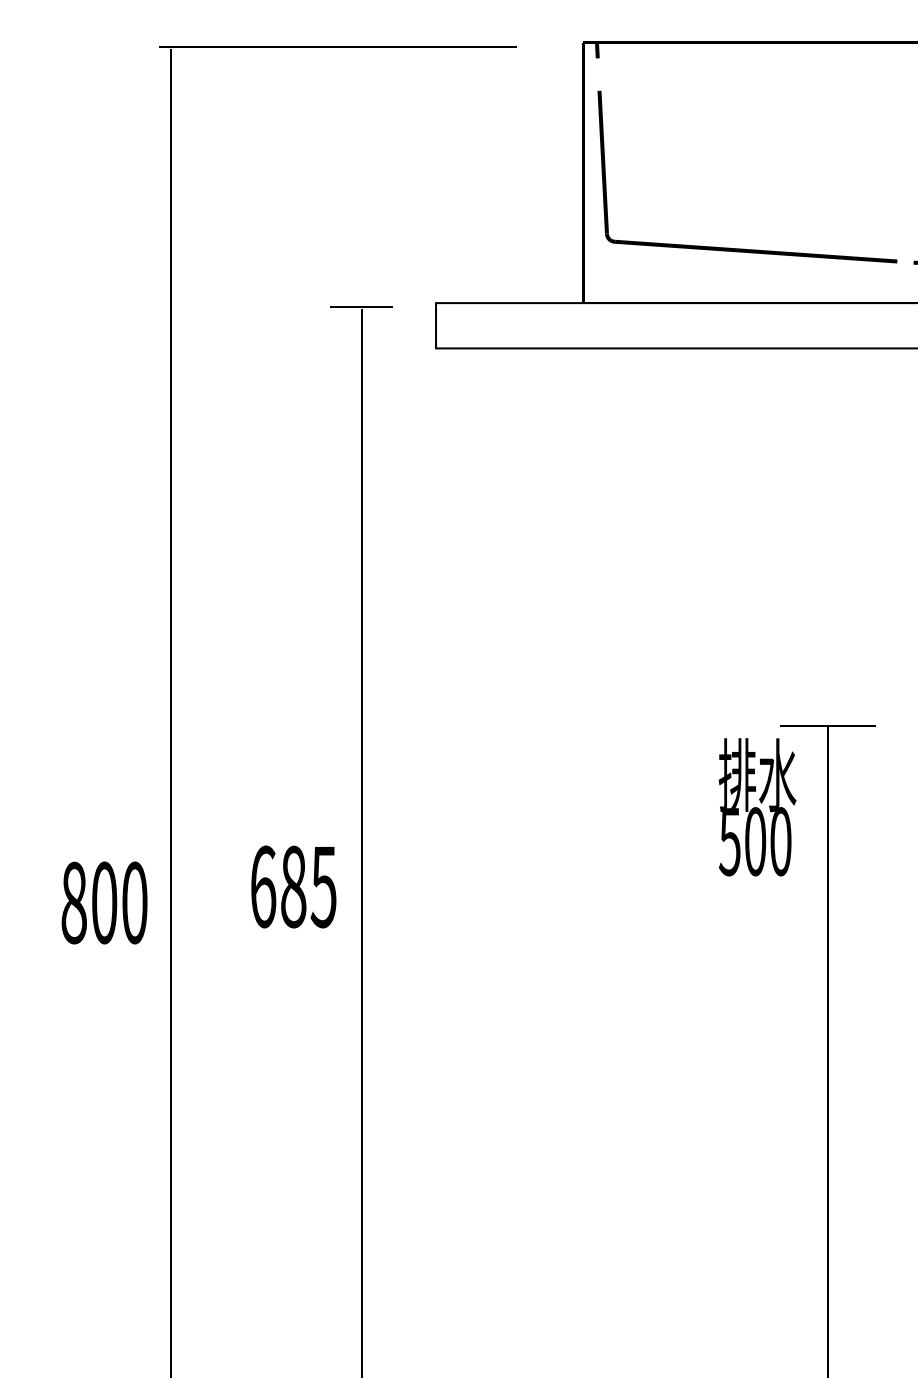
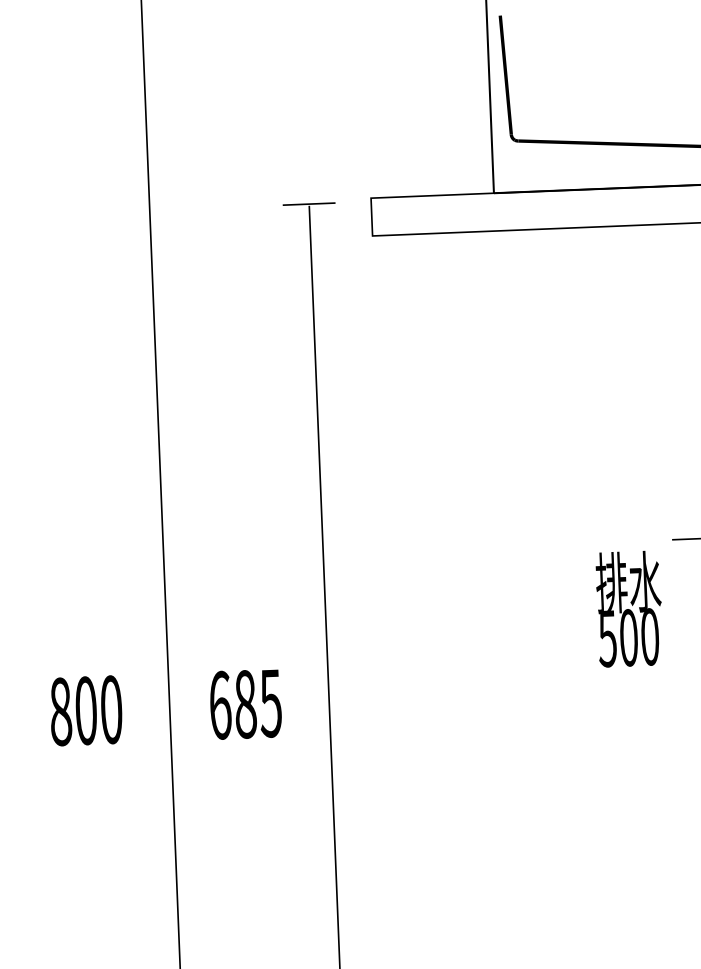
text: (757, 807) -> (629, 609), moved
text: (293, 886) -> (245, 704), moved
text: (104, 902) -> (86, 710), moved

